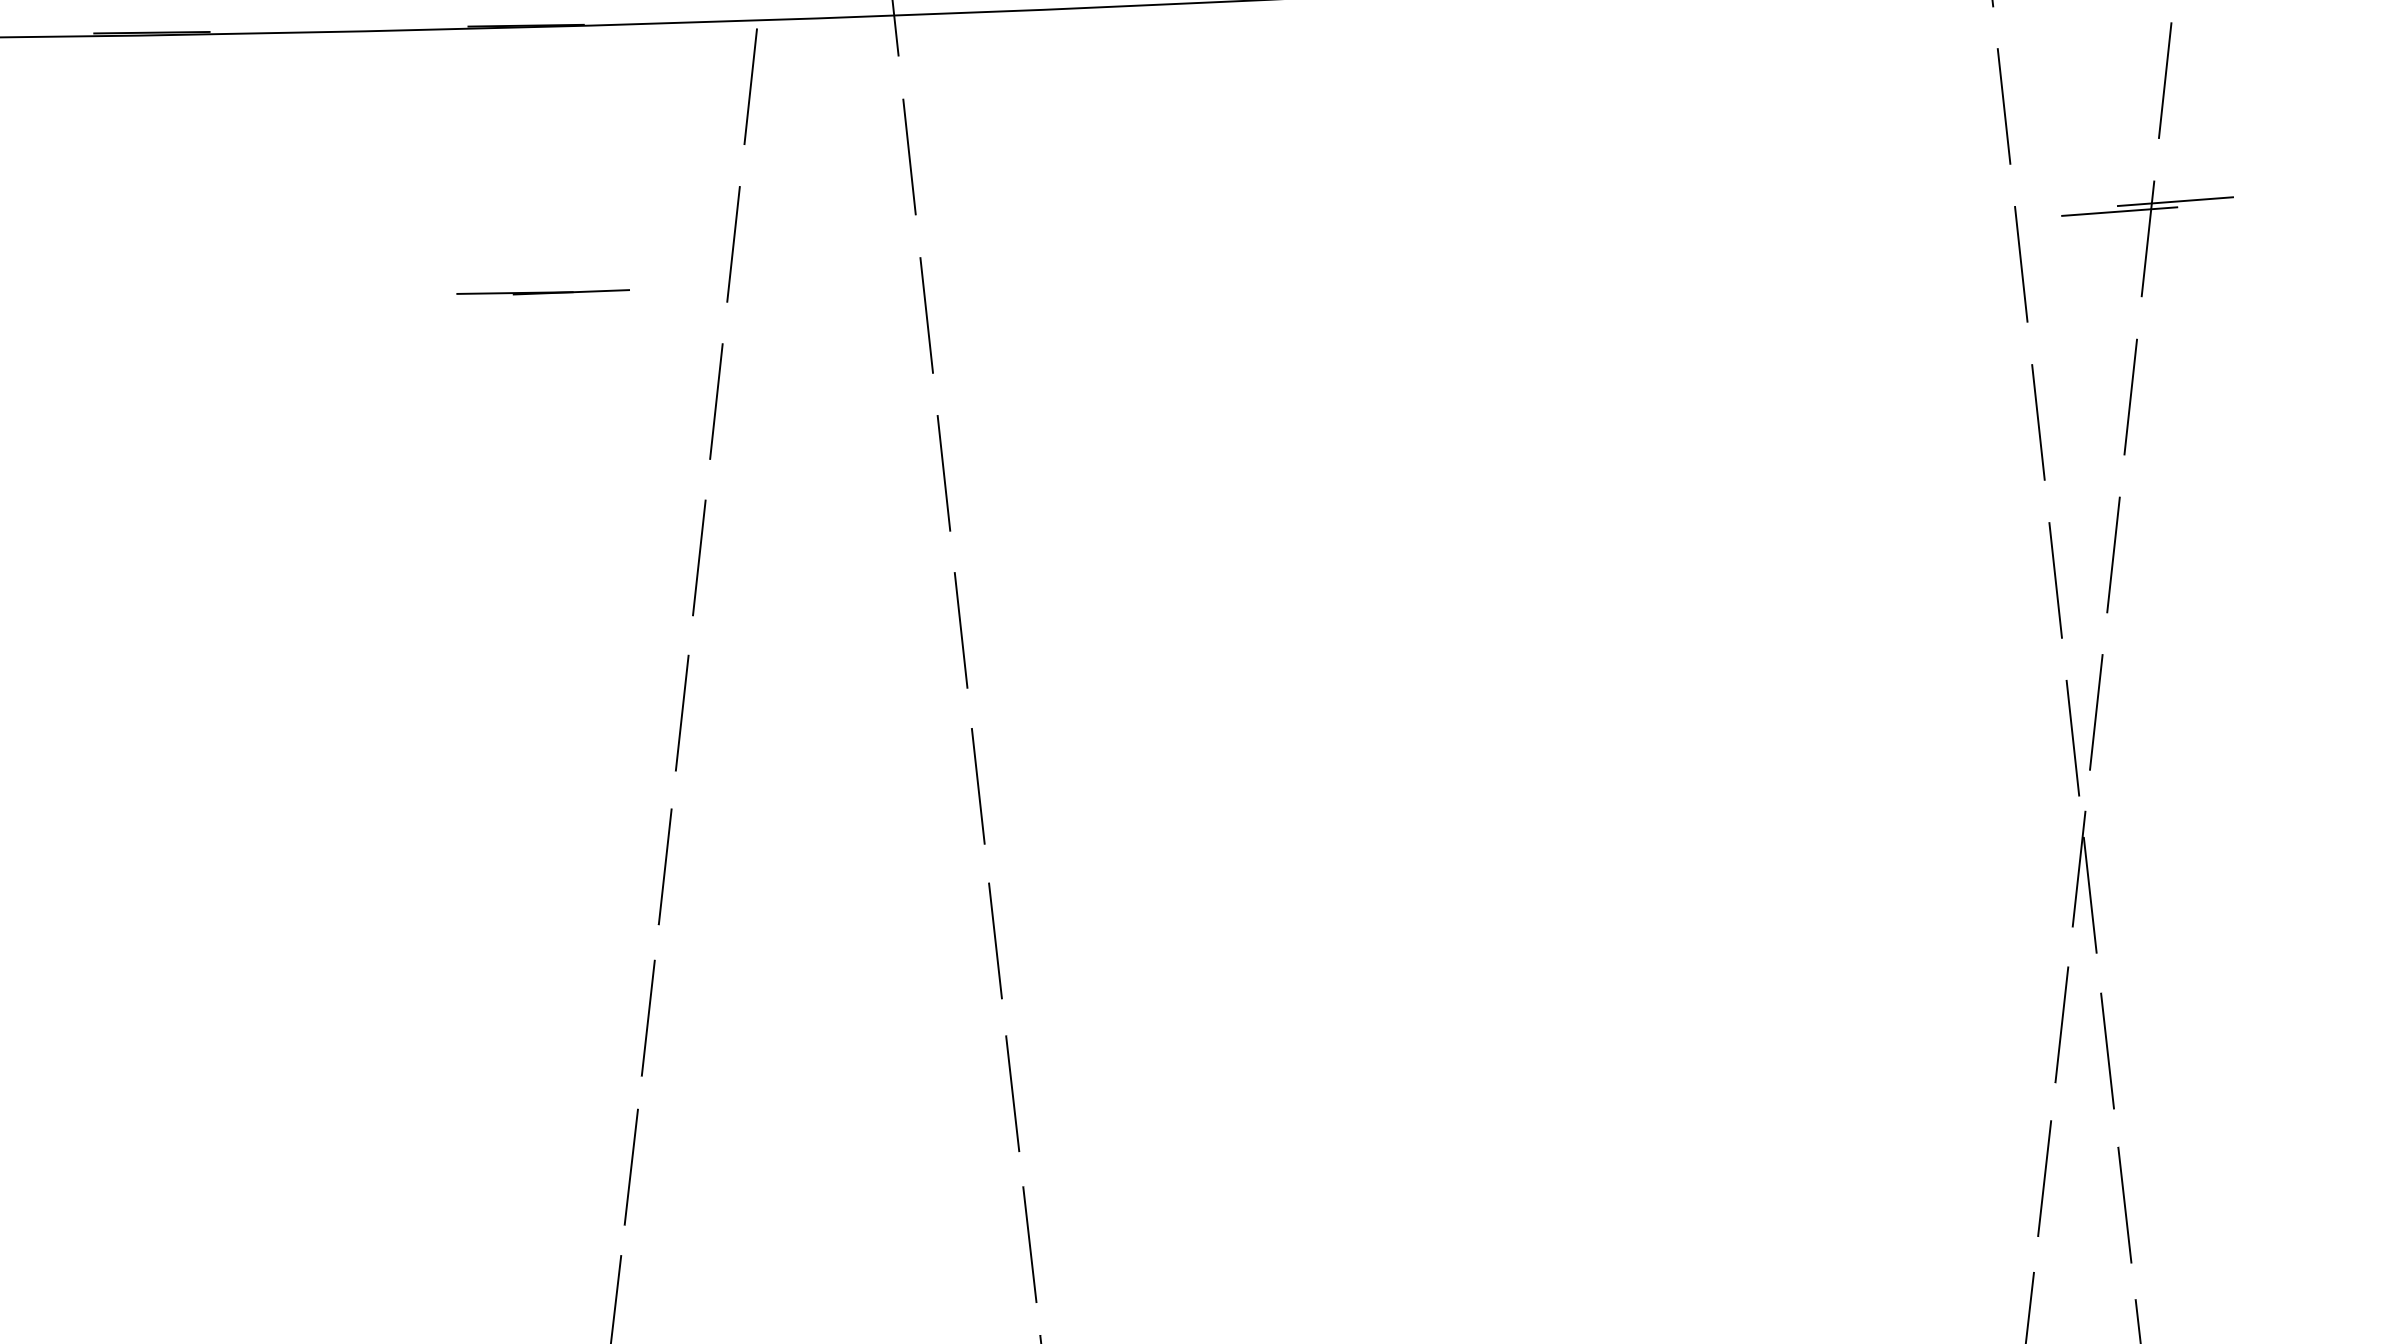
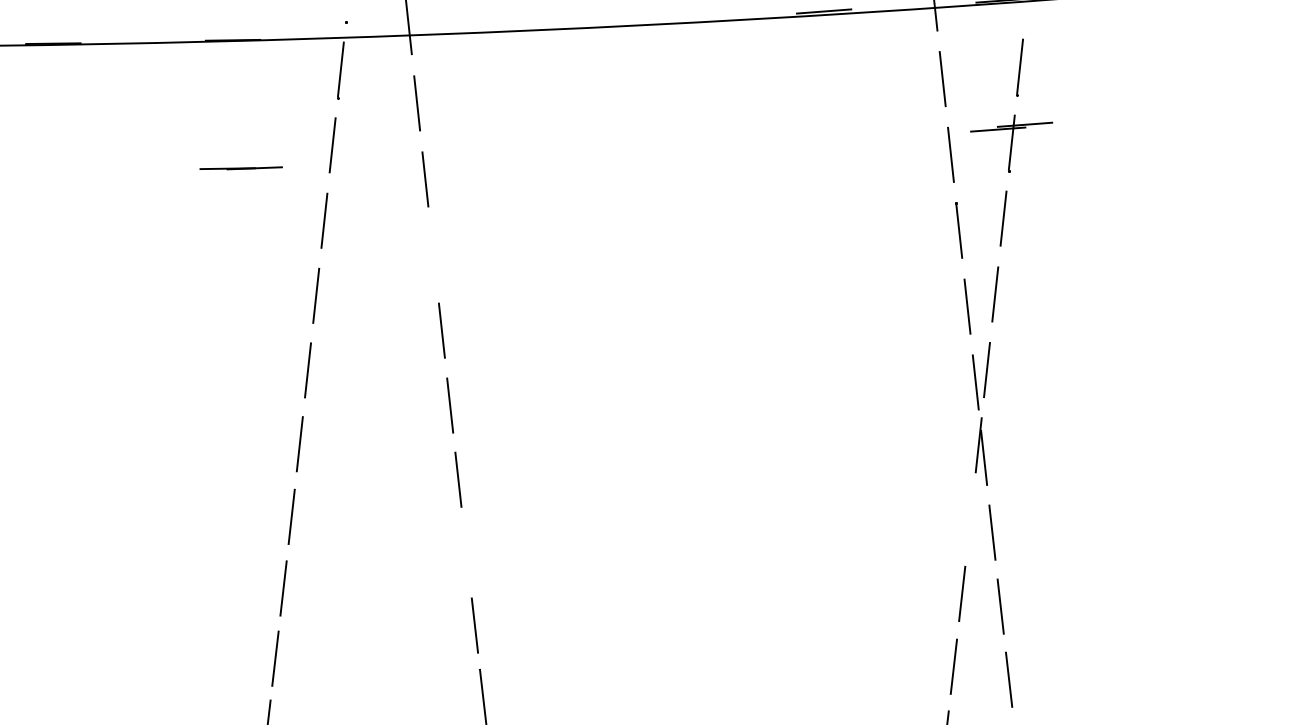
line: (943, 473) -> (433, 255), removed
line: (2061, 1025) -> (970, 520), removed
line: (1012, 1094) -> (466, 553), removed

